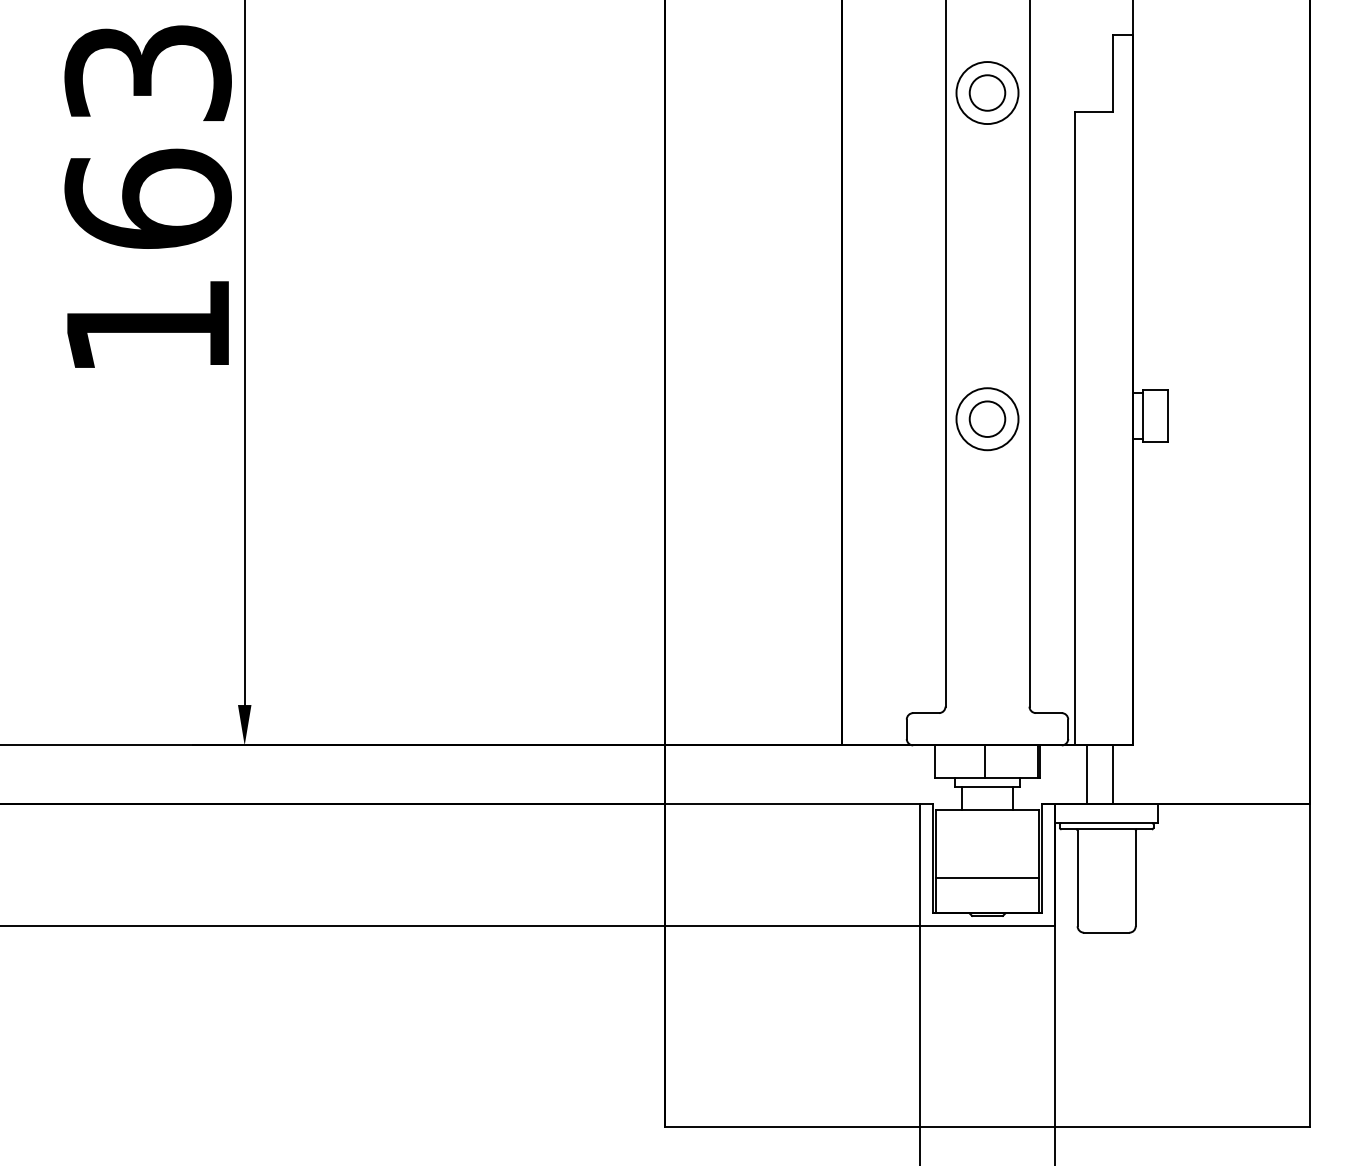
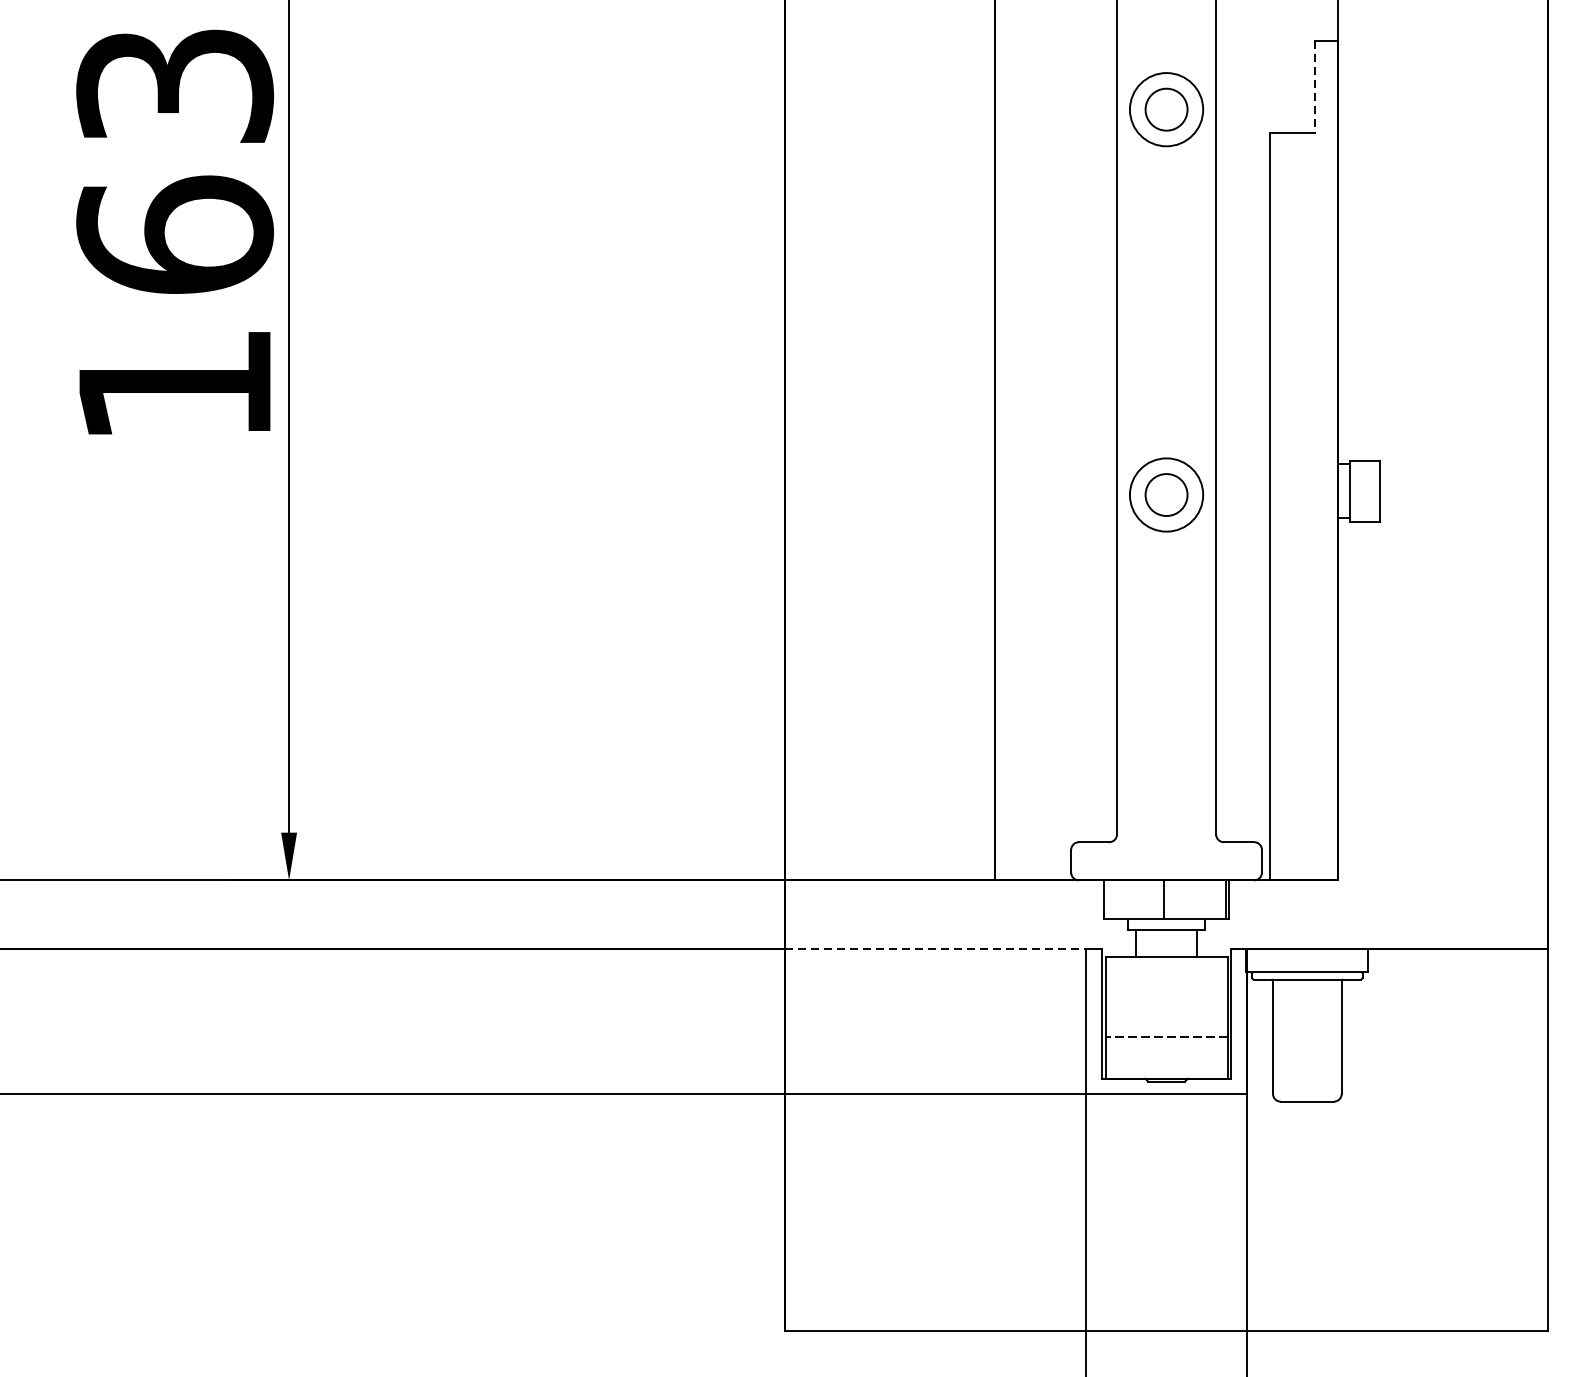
line: (1113, 73) -> (1315, 86), solid -> dashed
line: (1087, 774) -> (1284, 914), removed
line: (1112, 774) -> (1314, 914), removed
line: (792, 803) -> (936, 948), solid -> dashed
line: (987, 877) -> (1166, 1036), solid -> dashed

